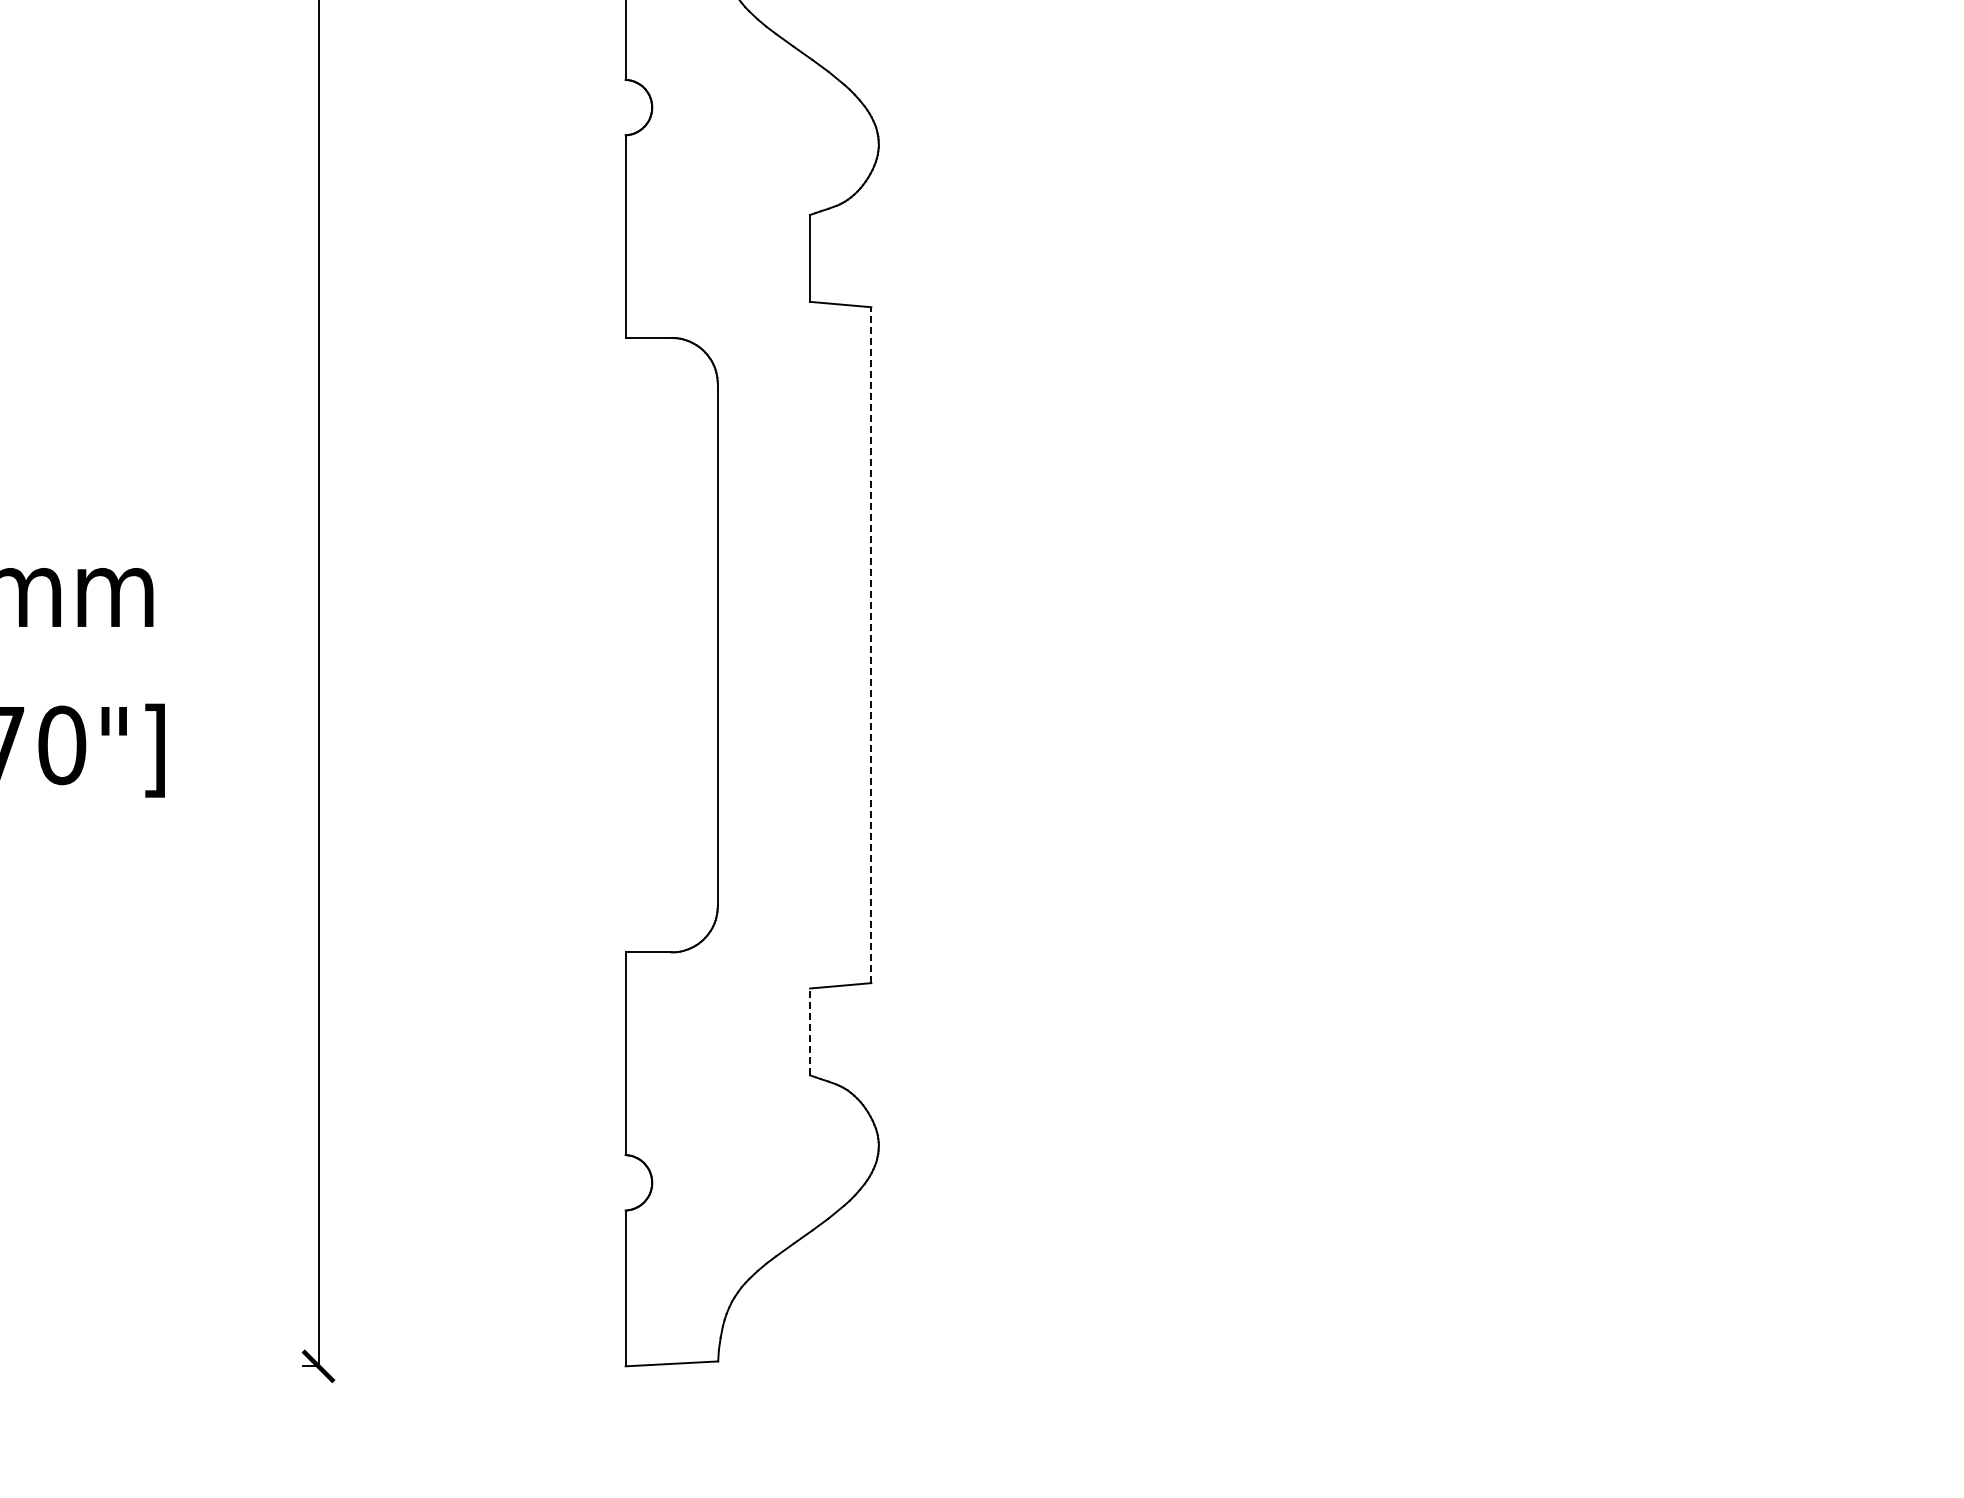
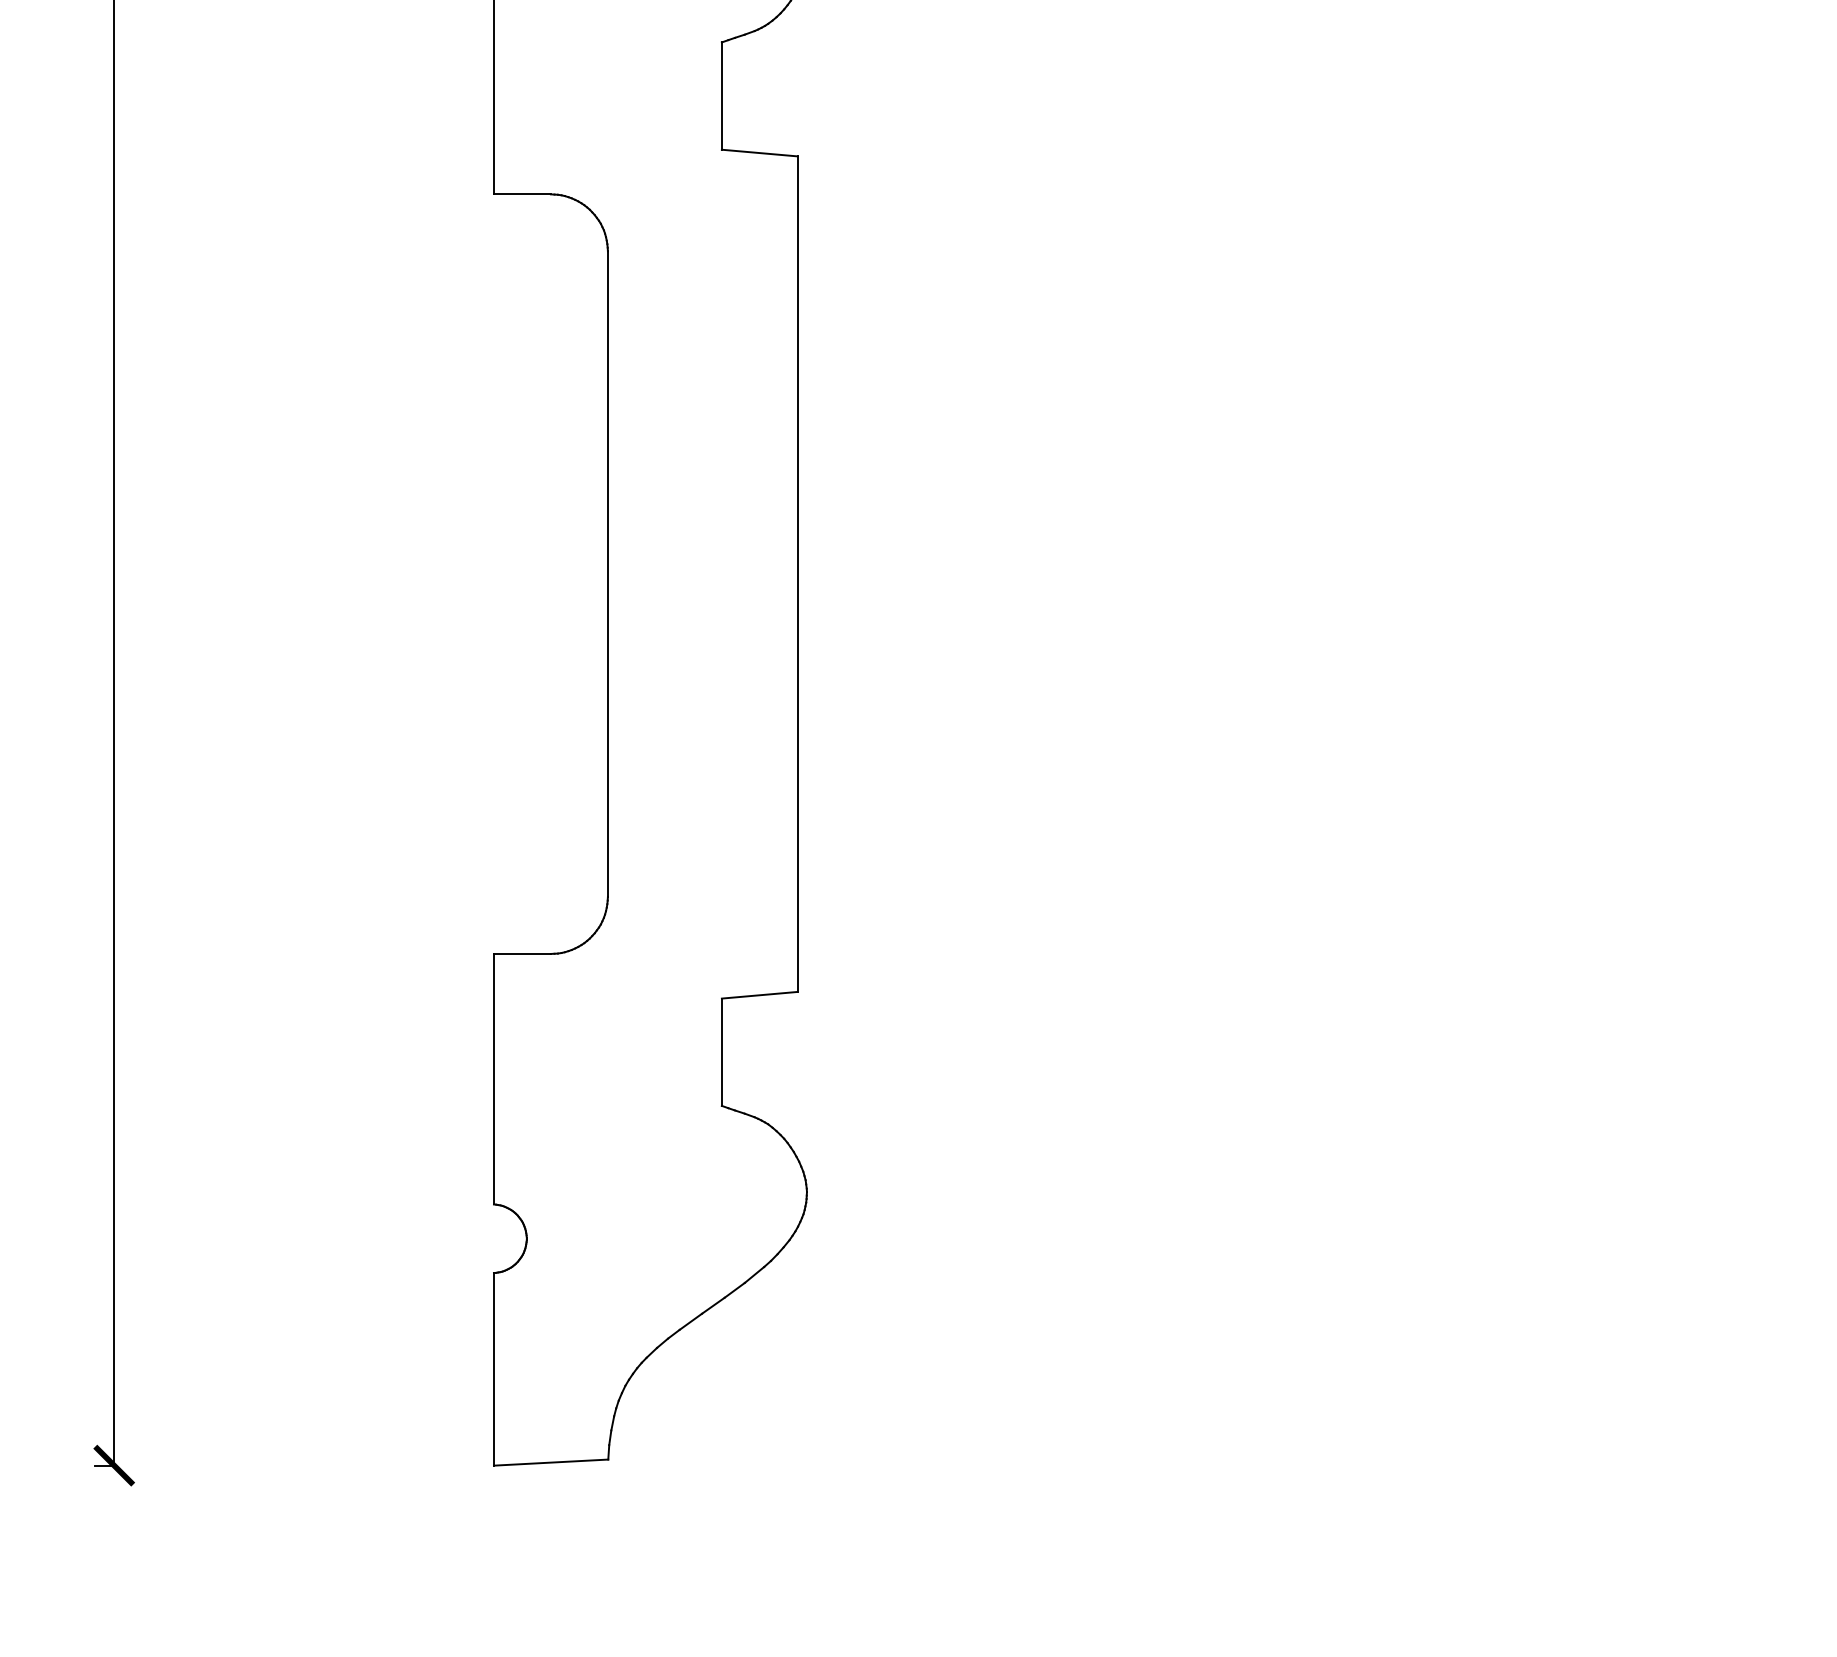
line: (871, 645) -> (797, 574), dashed -> solid
line: (810, 1031) -> (722, 1051), dashed -> solid

